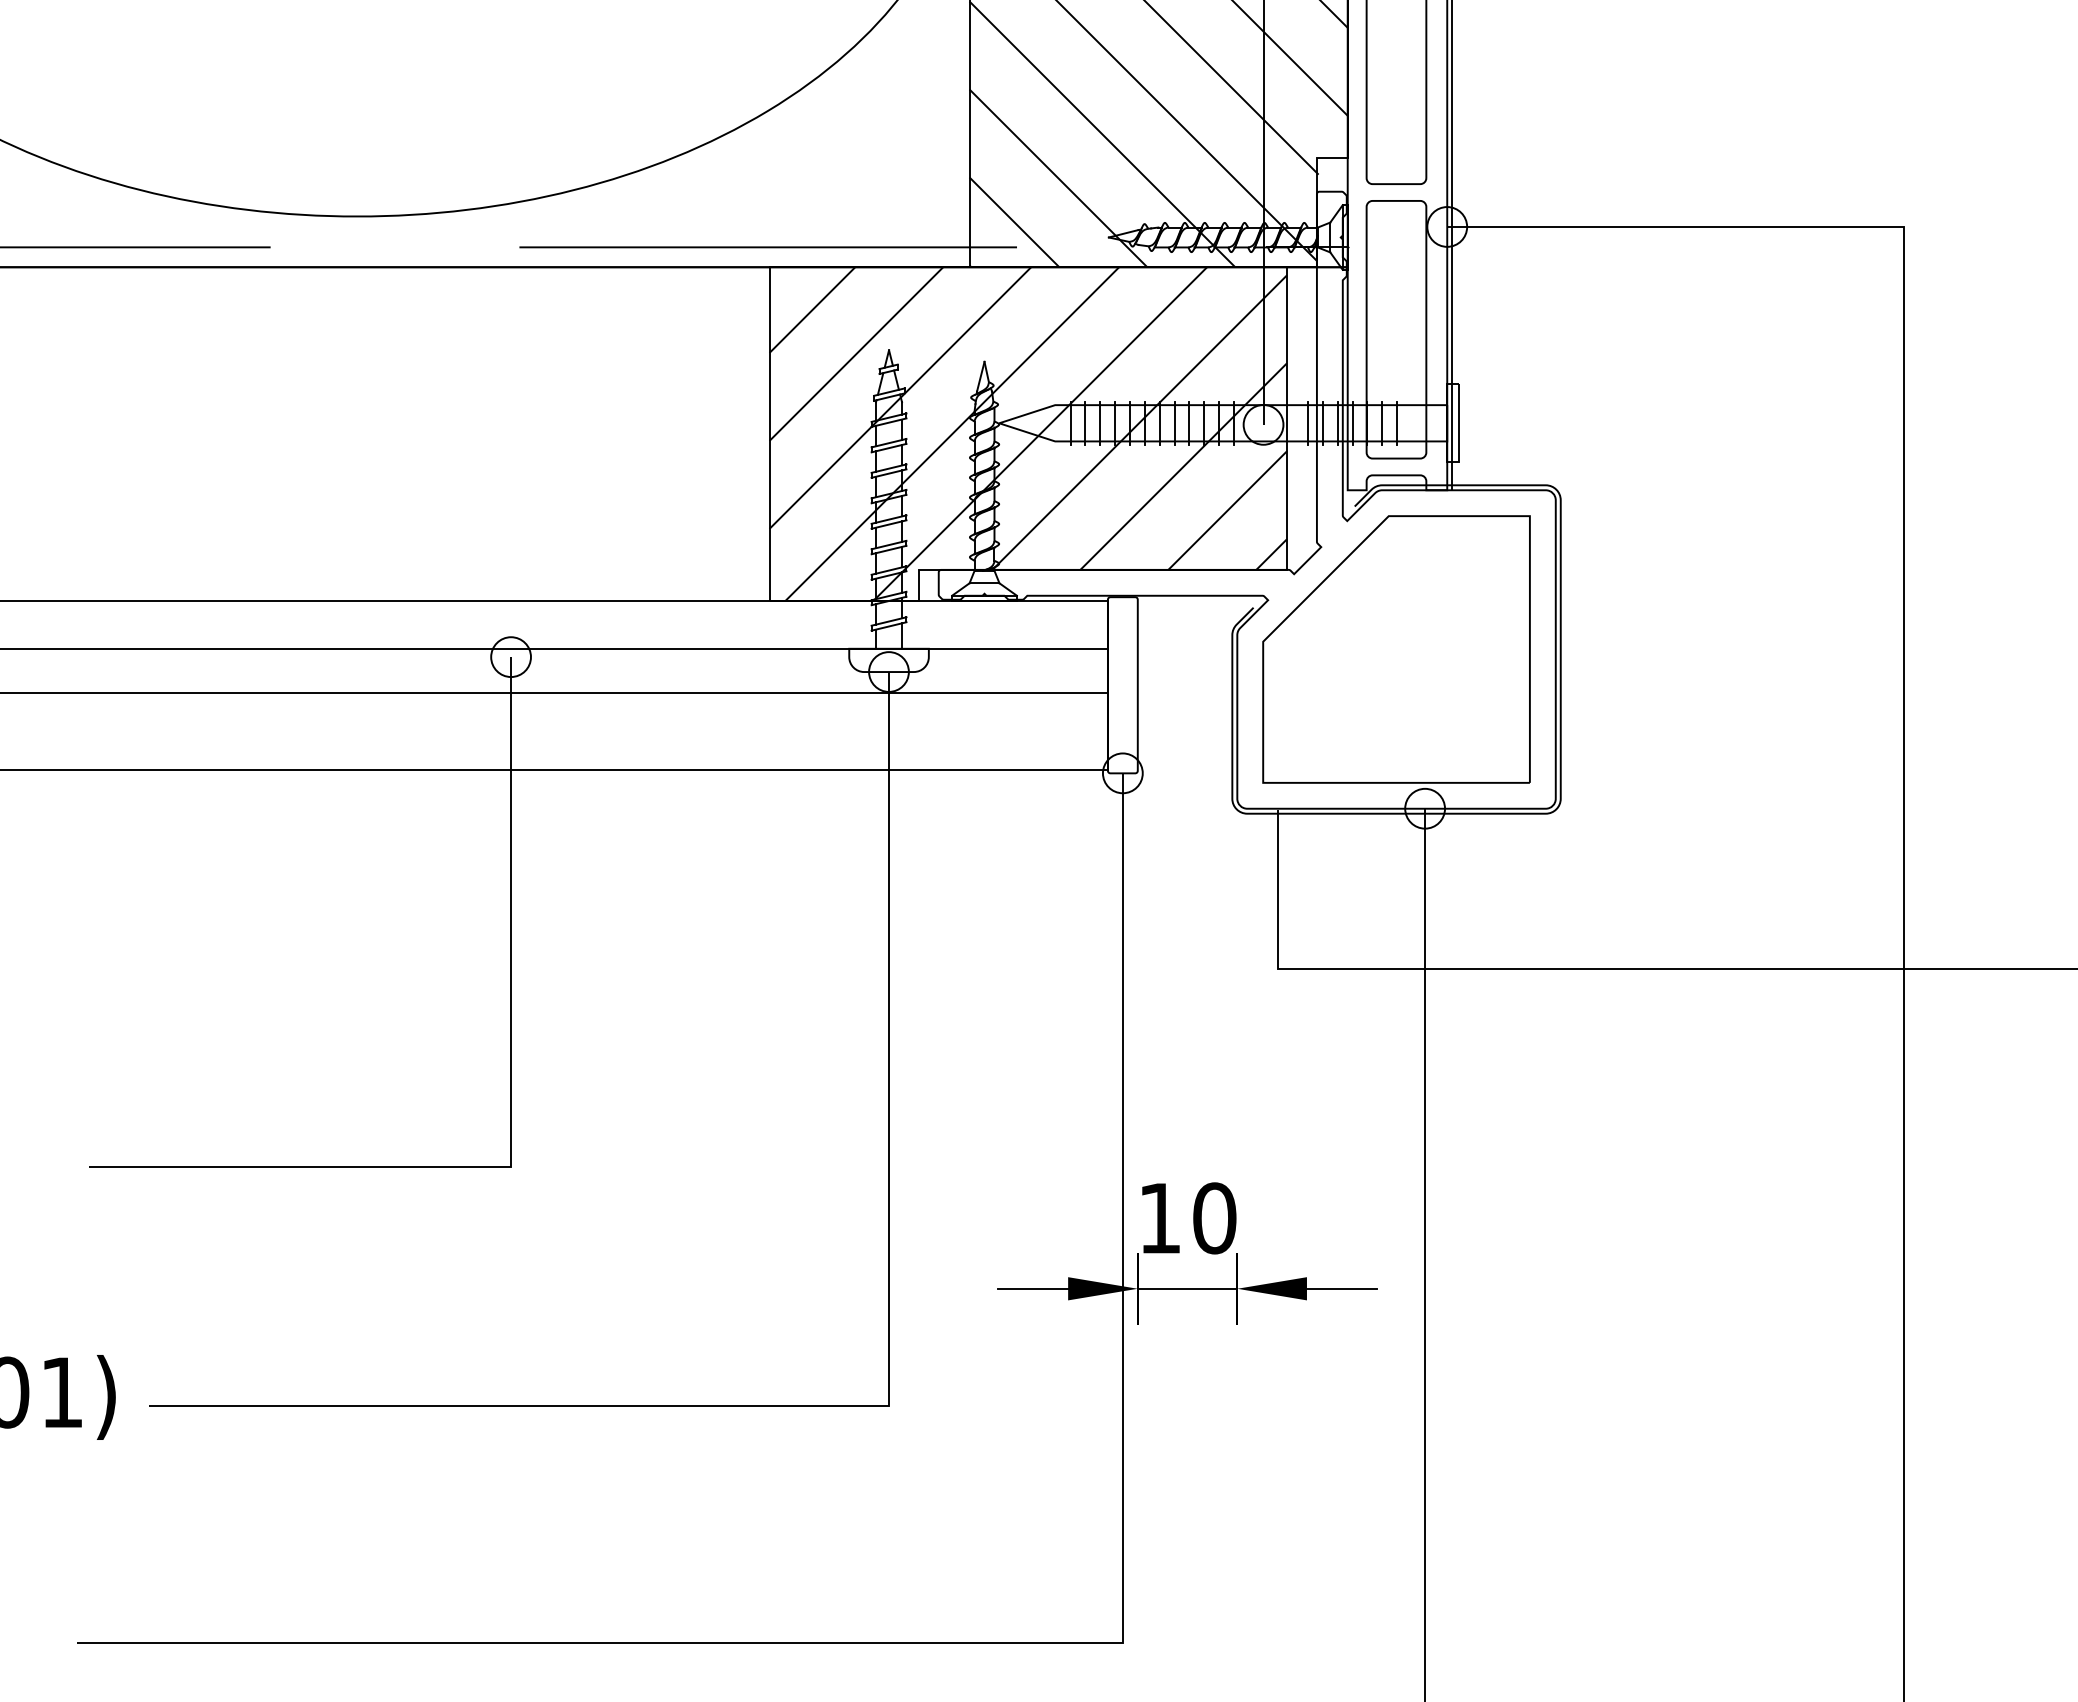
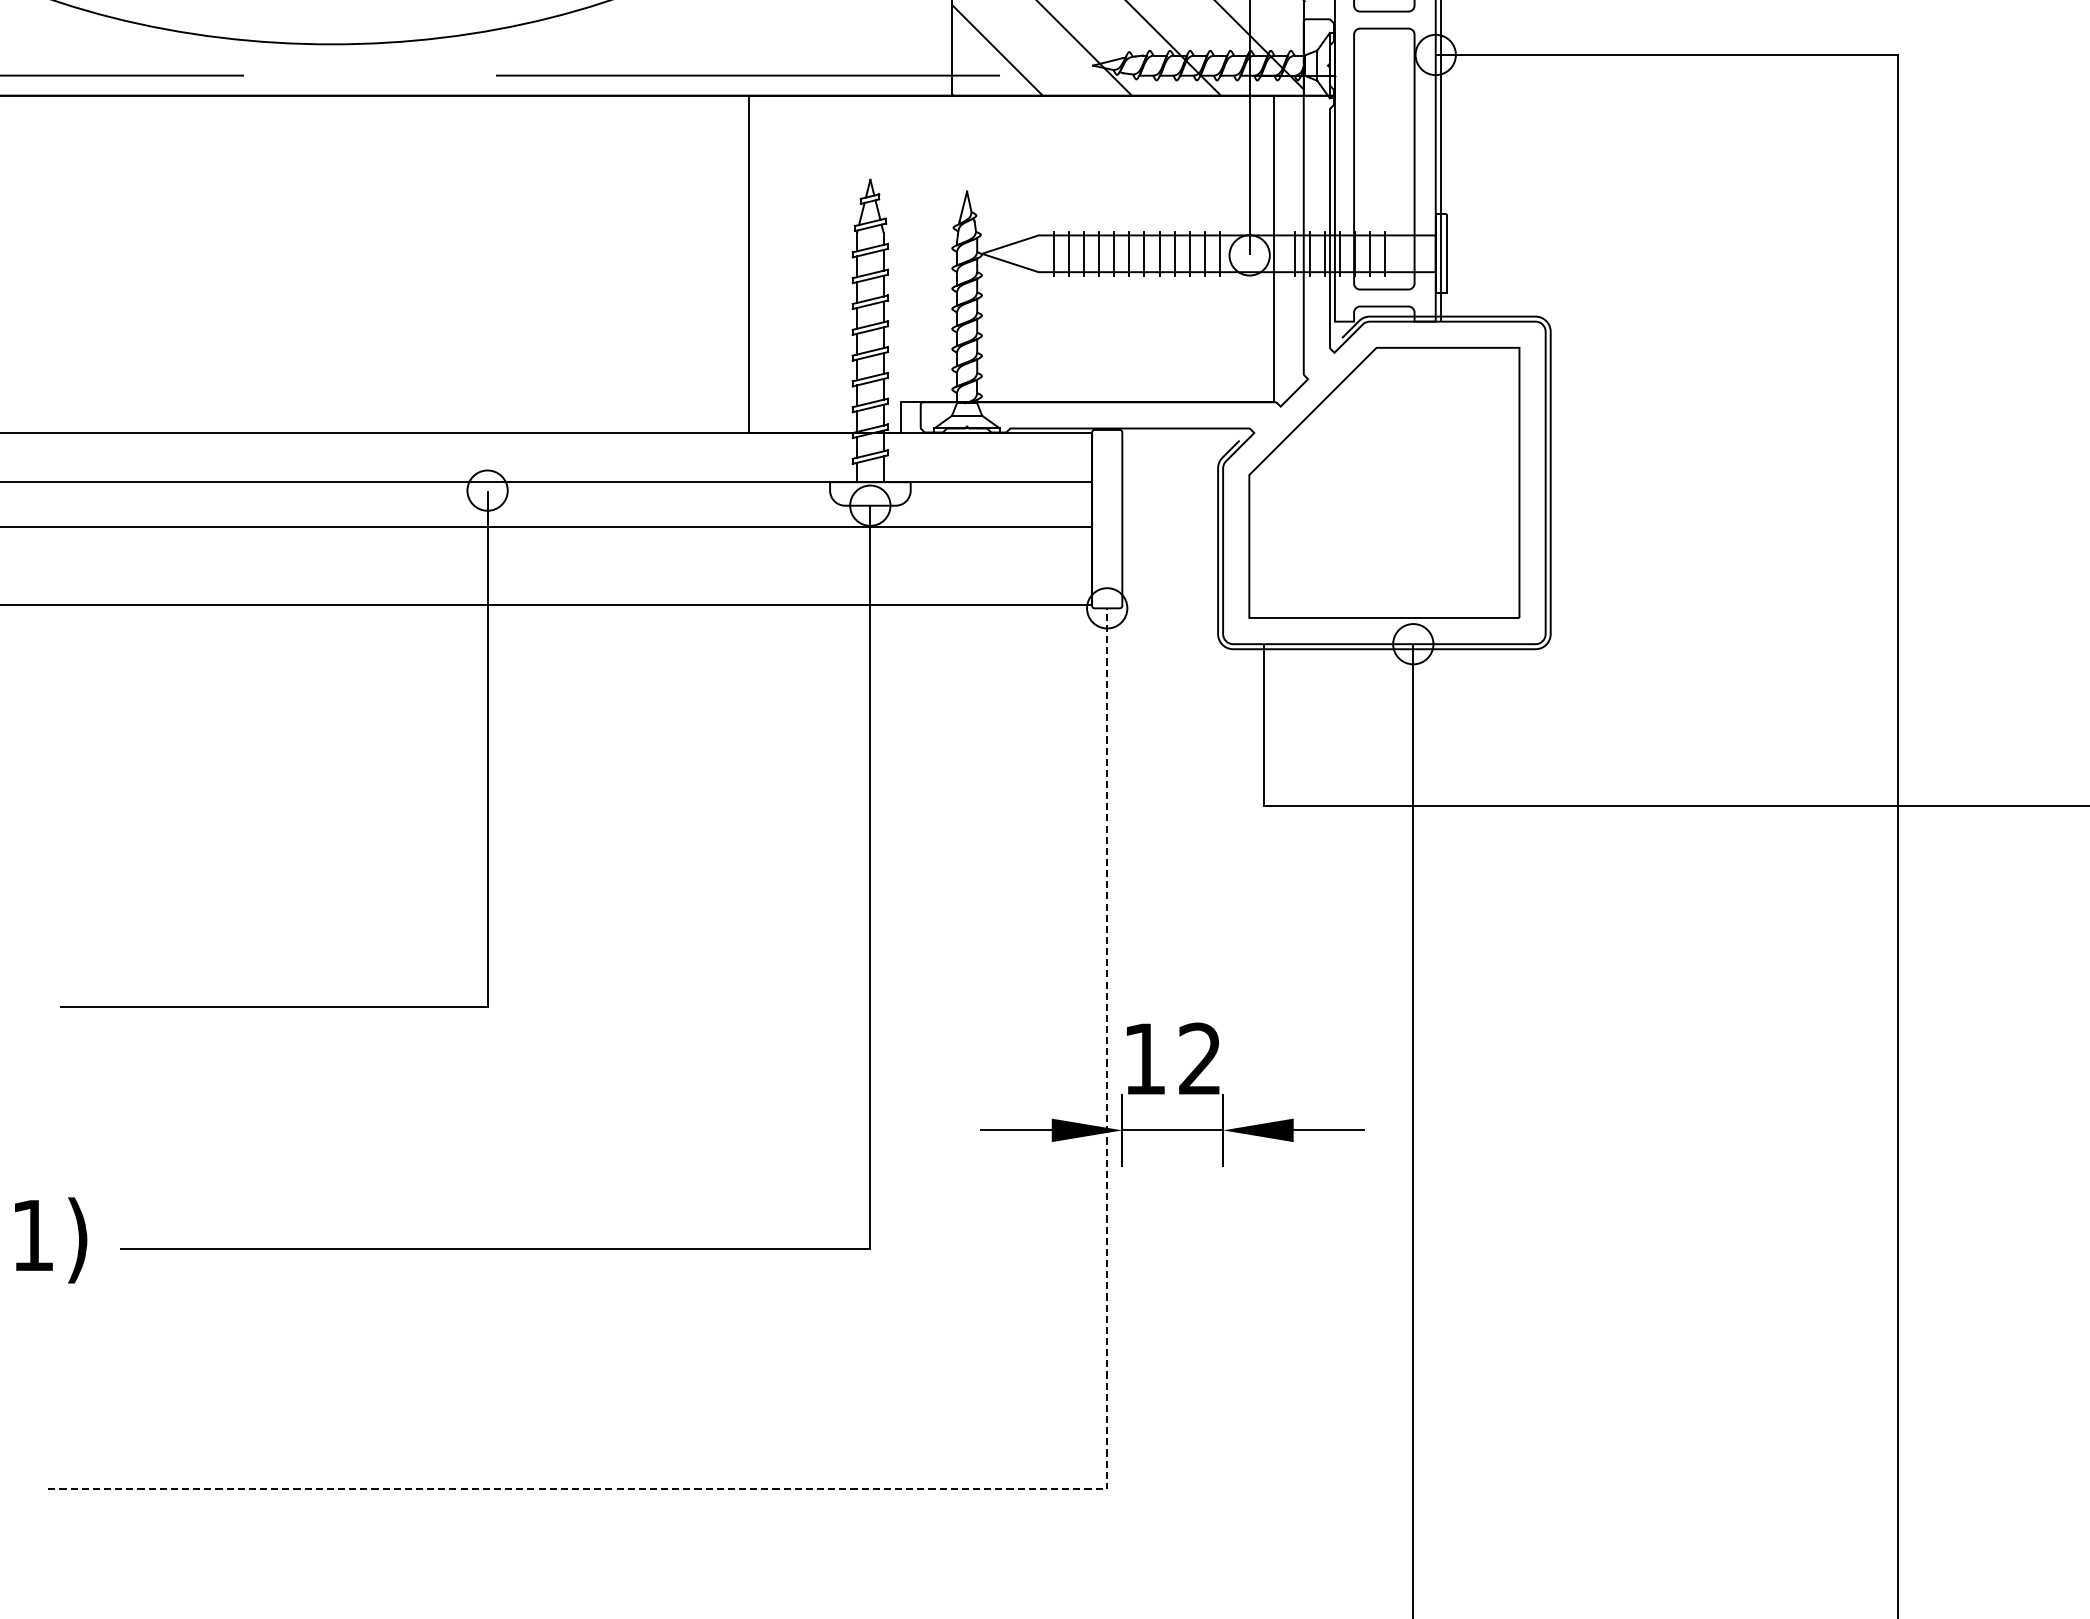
hatch: (1028, 433) -> (1011, 264), removed
text: (1214, 1218) -> (1200, 1059), 10 -> 12
line: (1035, 1643) -> (1018, 1489), solid -> dashed

